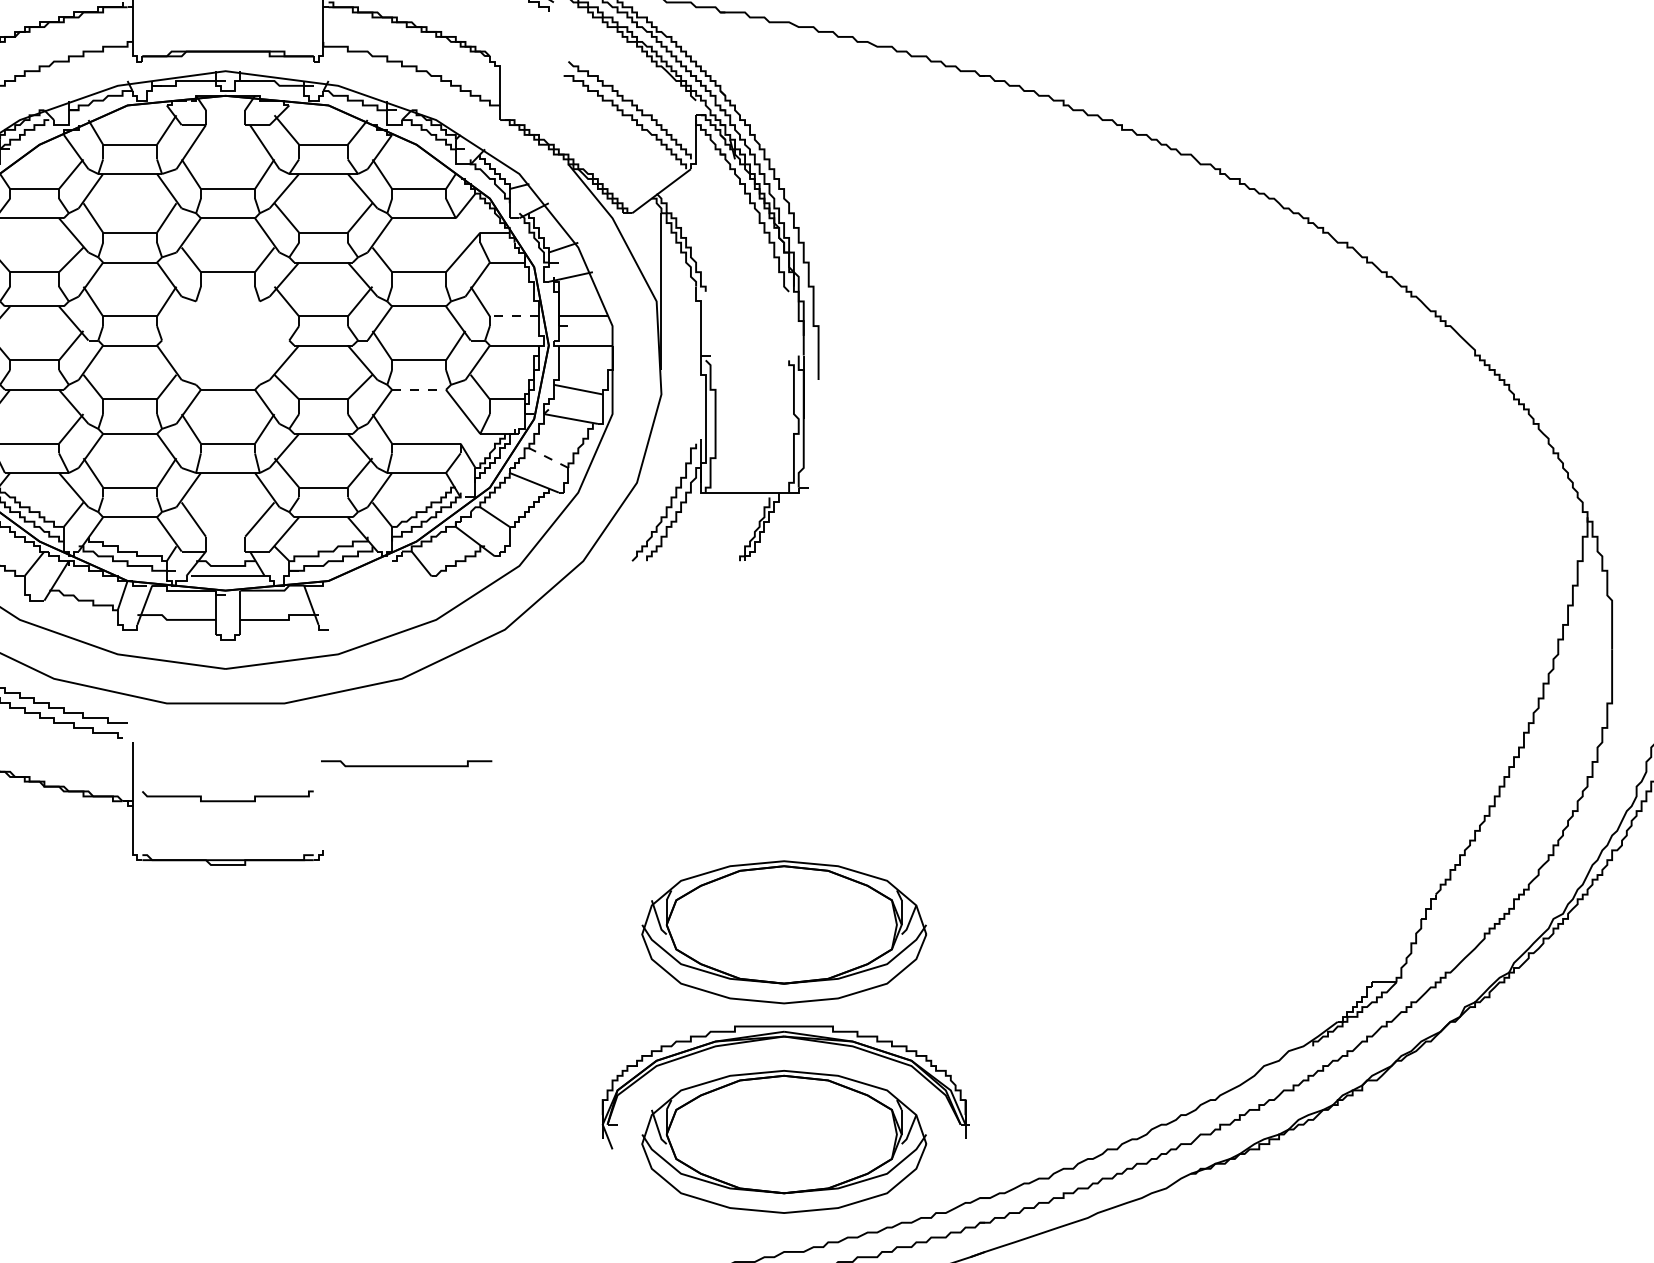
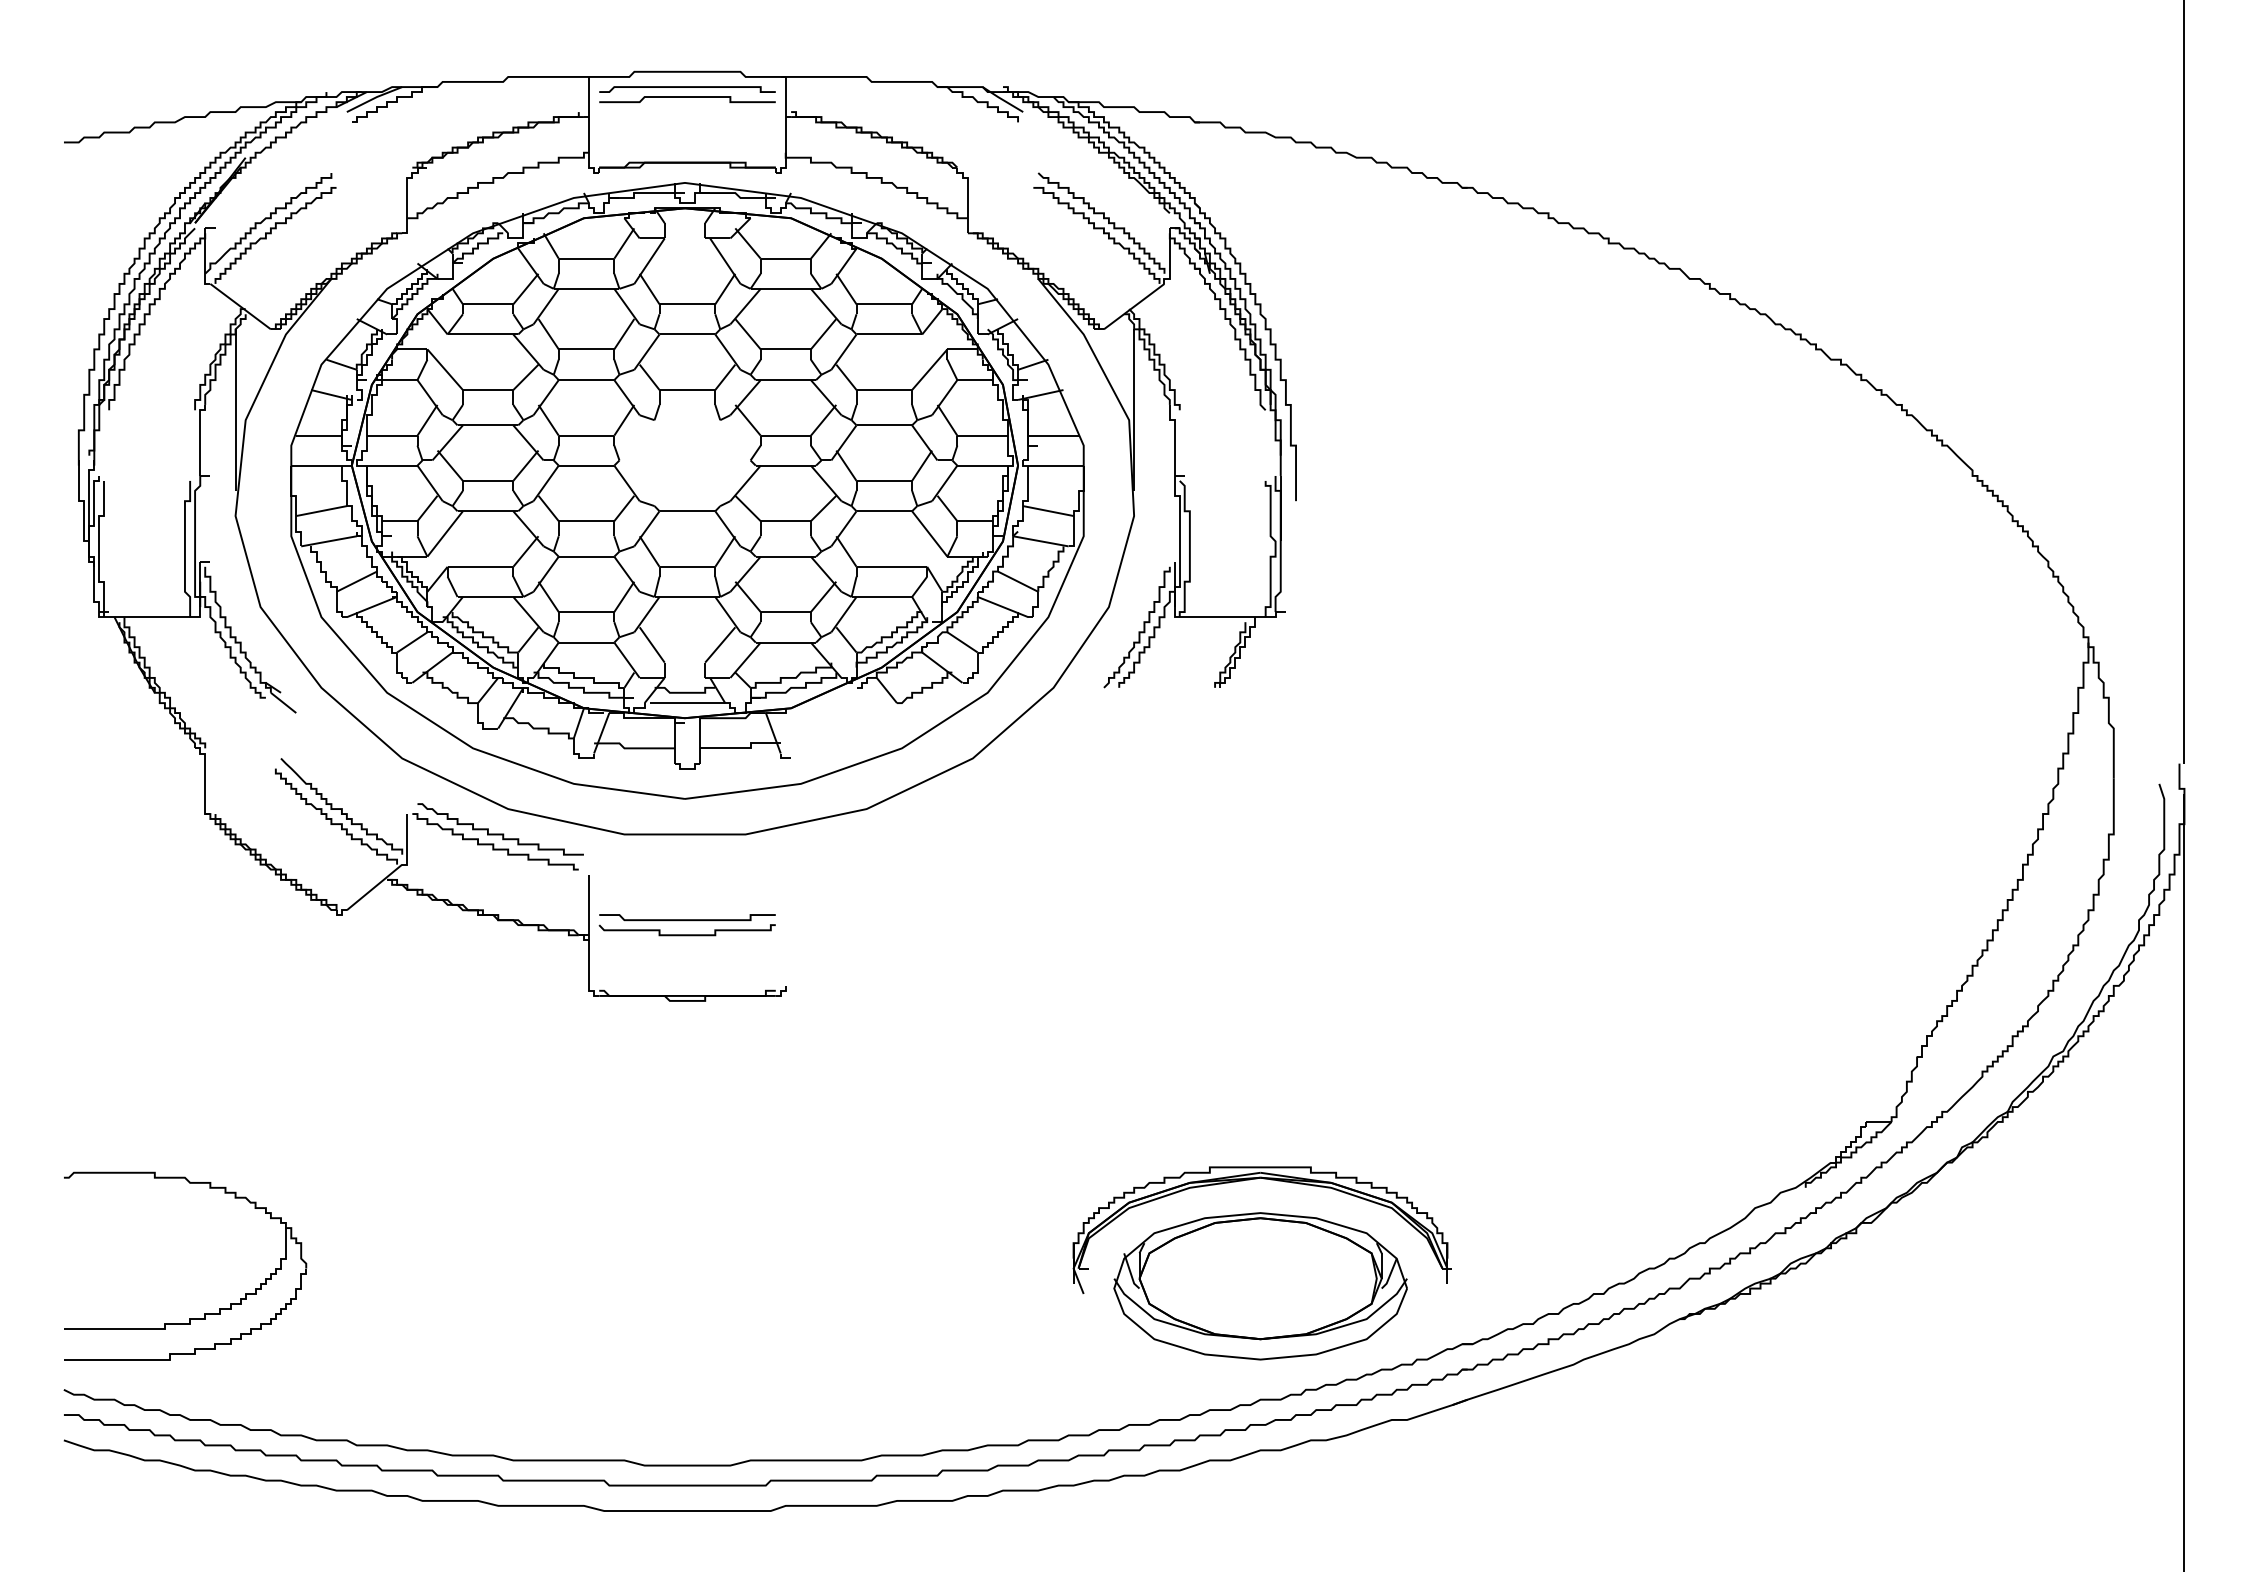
line: (514, 316) -> (982, 435), dashed -> solid
line: (419, 390) -> (884, 511), dashed -> solid
line: (549, 457) -> (1018, 581), dashed -> solid
curve: (406, 765) -> (687, 919), moved
part: (784, 932) -> (1260, 1070), removed

